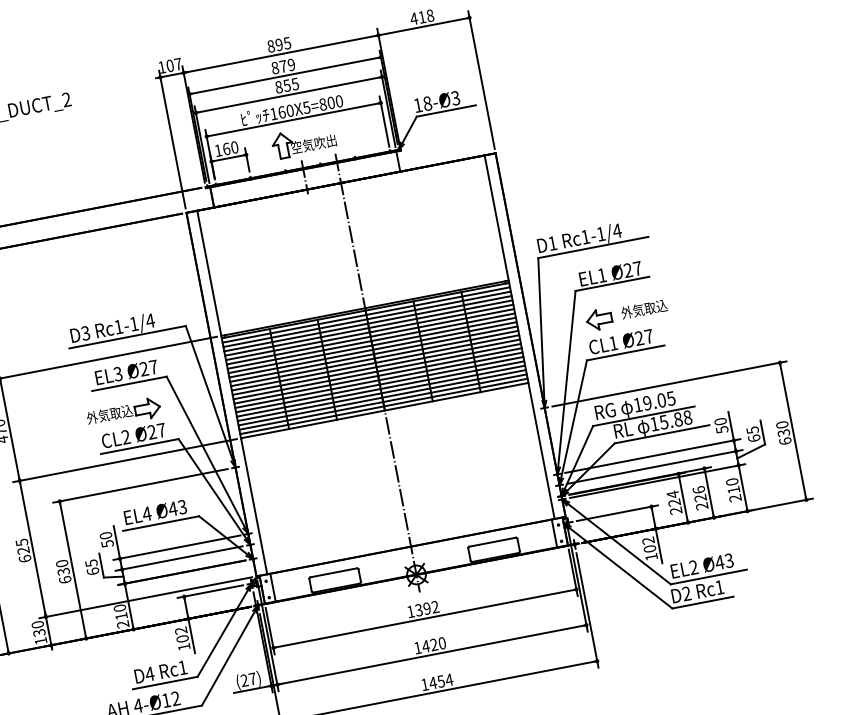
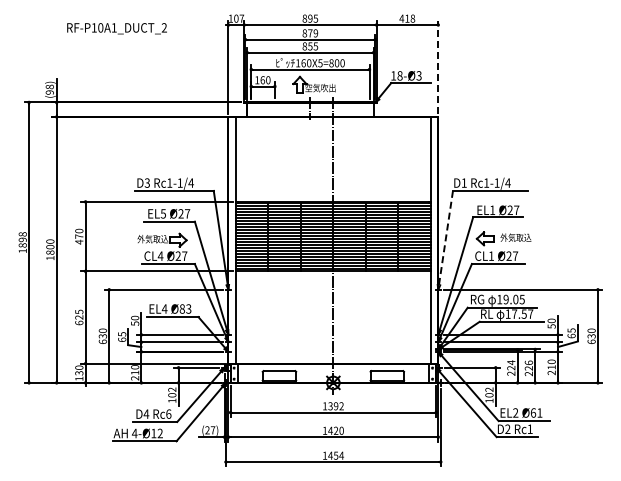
line: (481, 80) -> (438, 67), solid -> dashed
line: (541, 333) -> (445, 240), solid -> dashed
text: (118, 373) -> (163, 213), EL3 -> EL5
text: (675, 419) -> (522, 313), 15.88 -> 17.57
text: (125, 436) -> (160, 255), CL2 -> CL4
text: (173, 508) -> (182, 308), Ø43 -> Ø83
text: (724, 560) -> (536, 412), Ø43 -> Ø61
text: (182, 666) -> (168, 413), Rc1 -> Rc6

